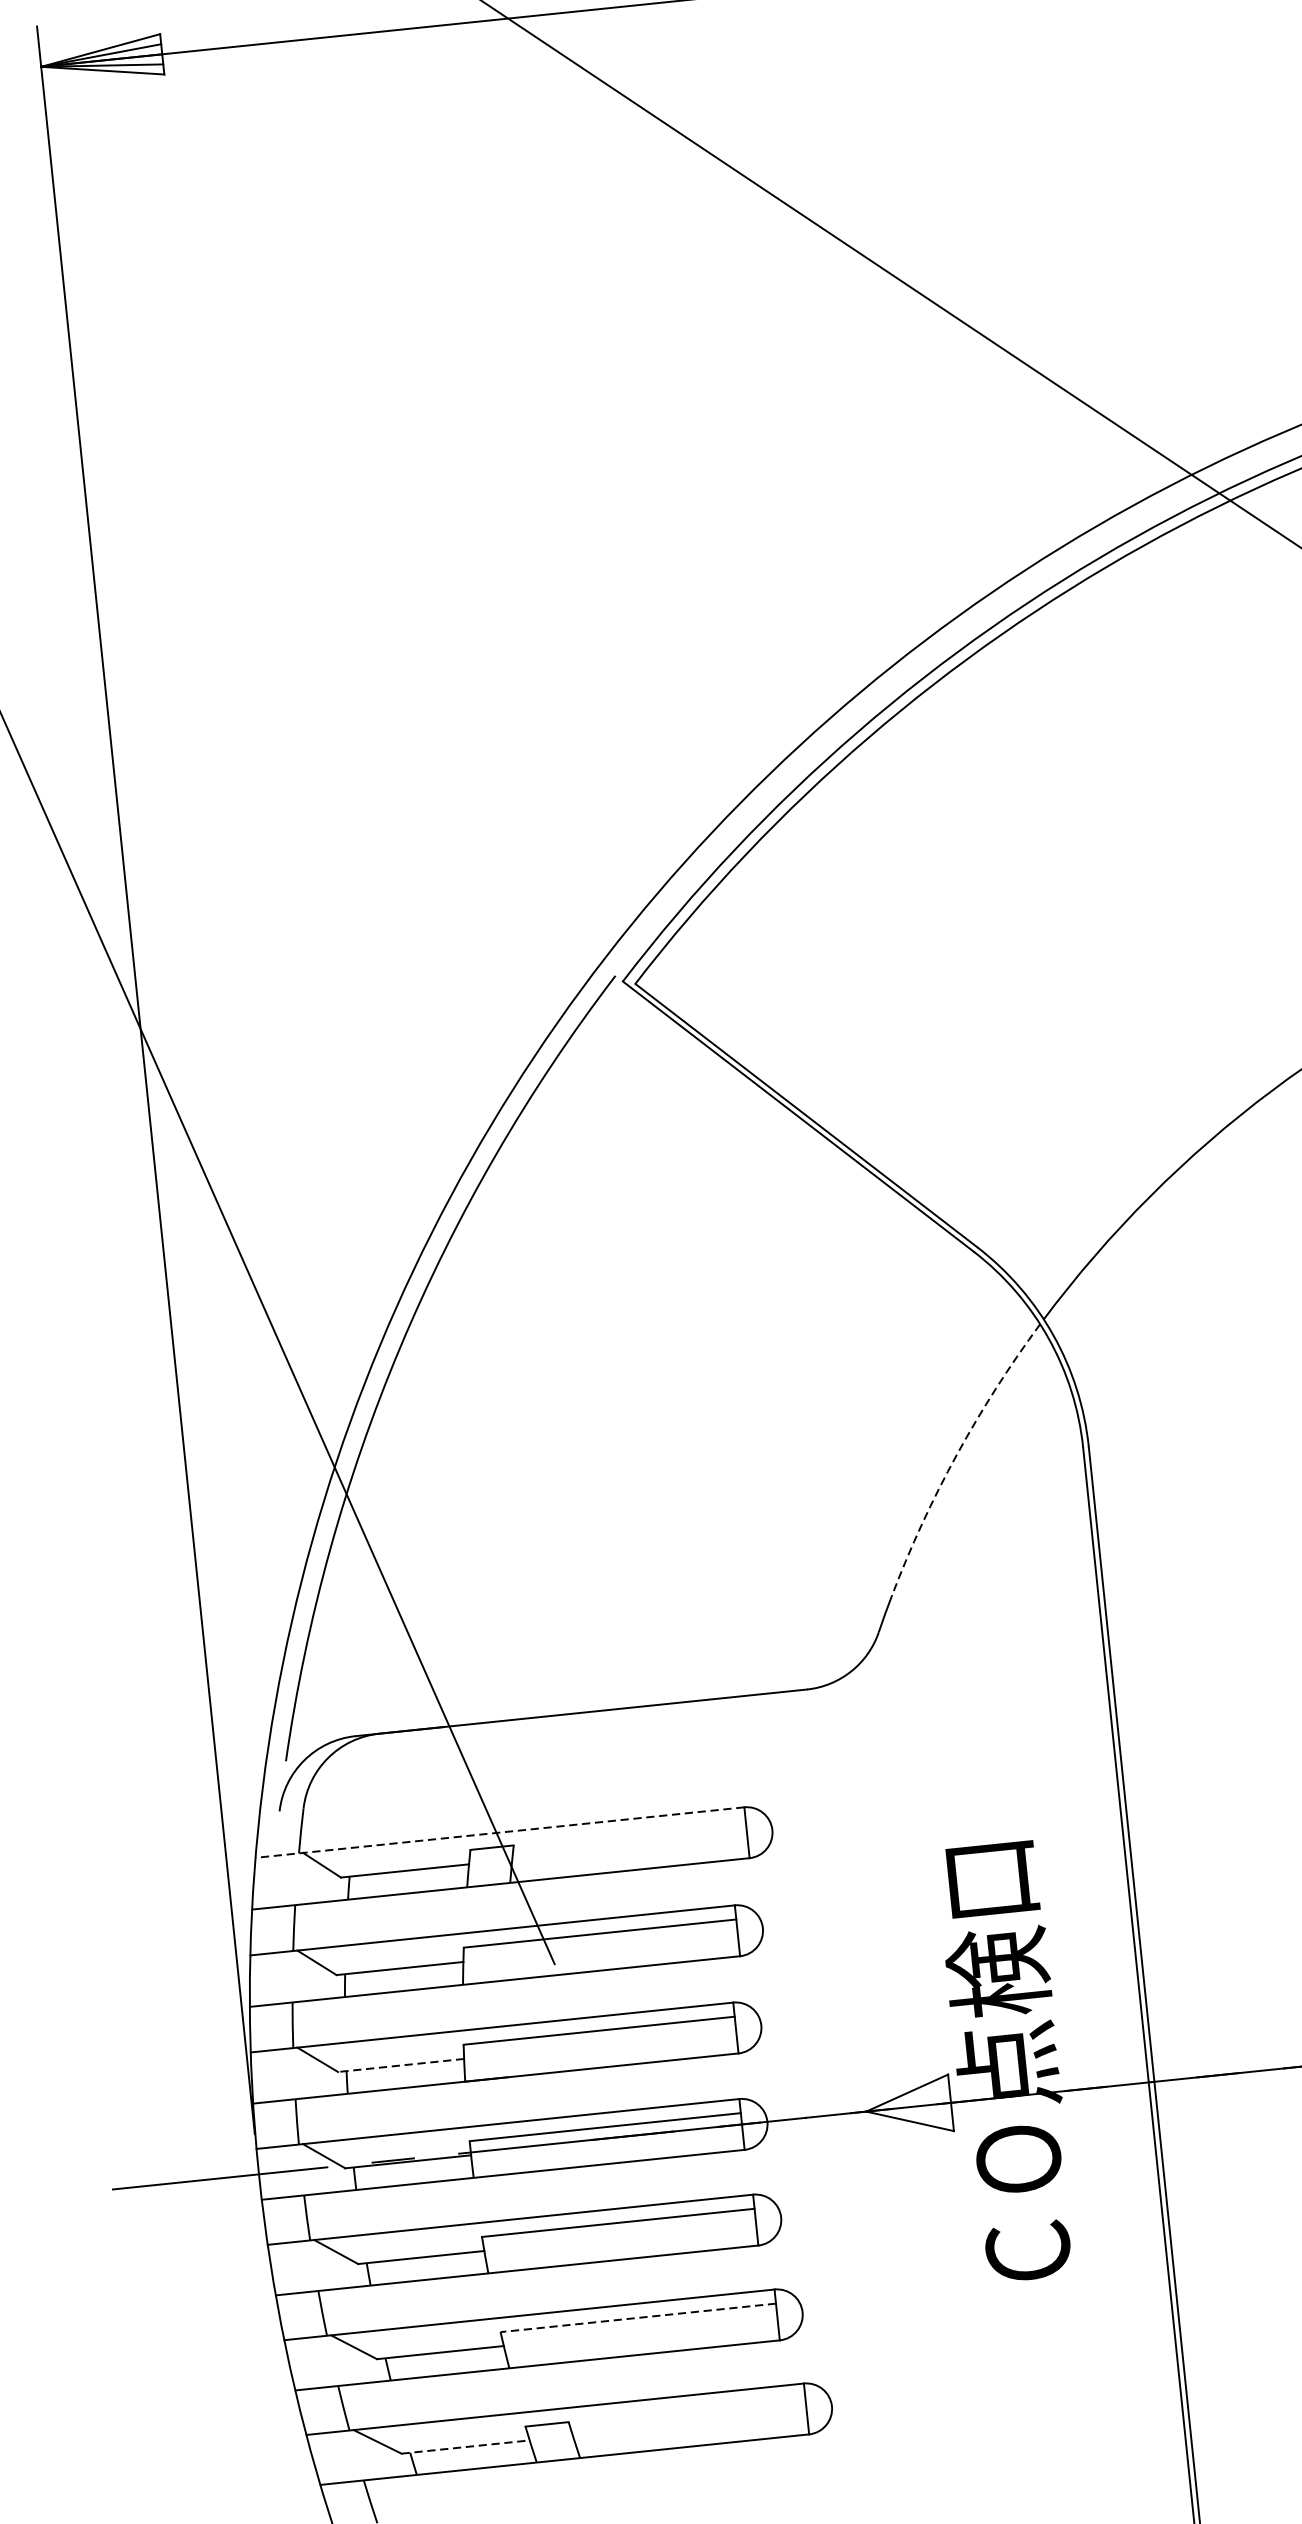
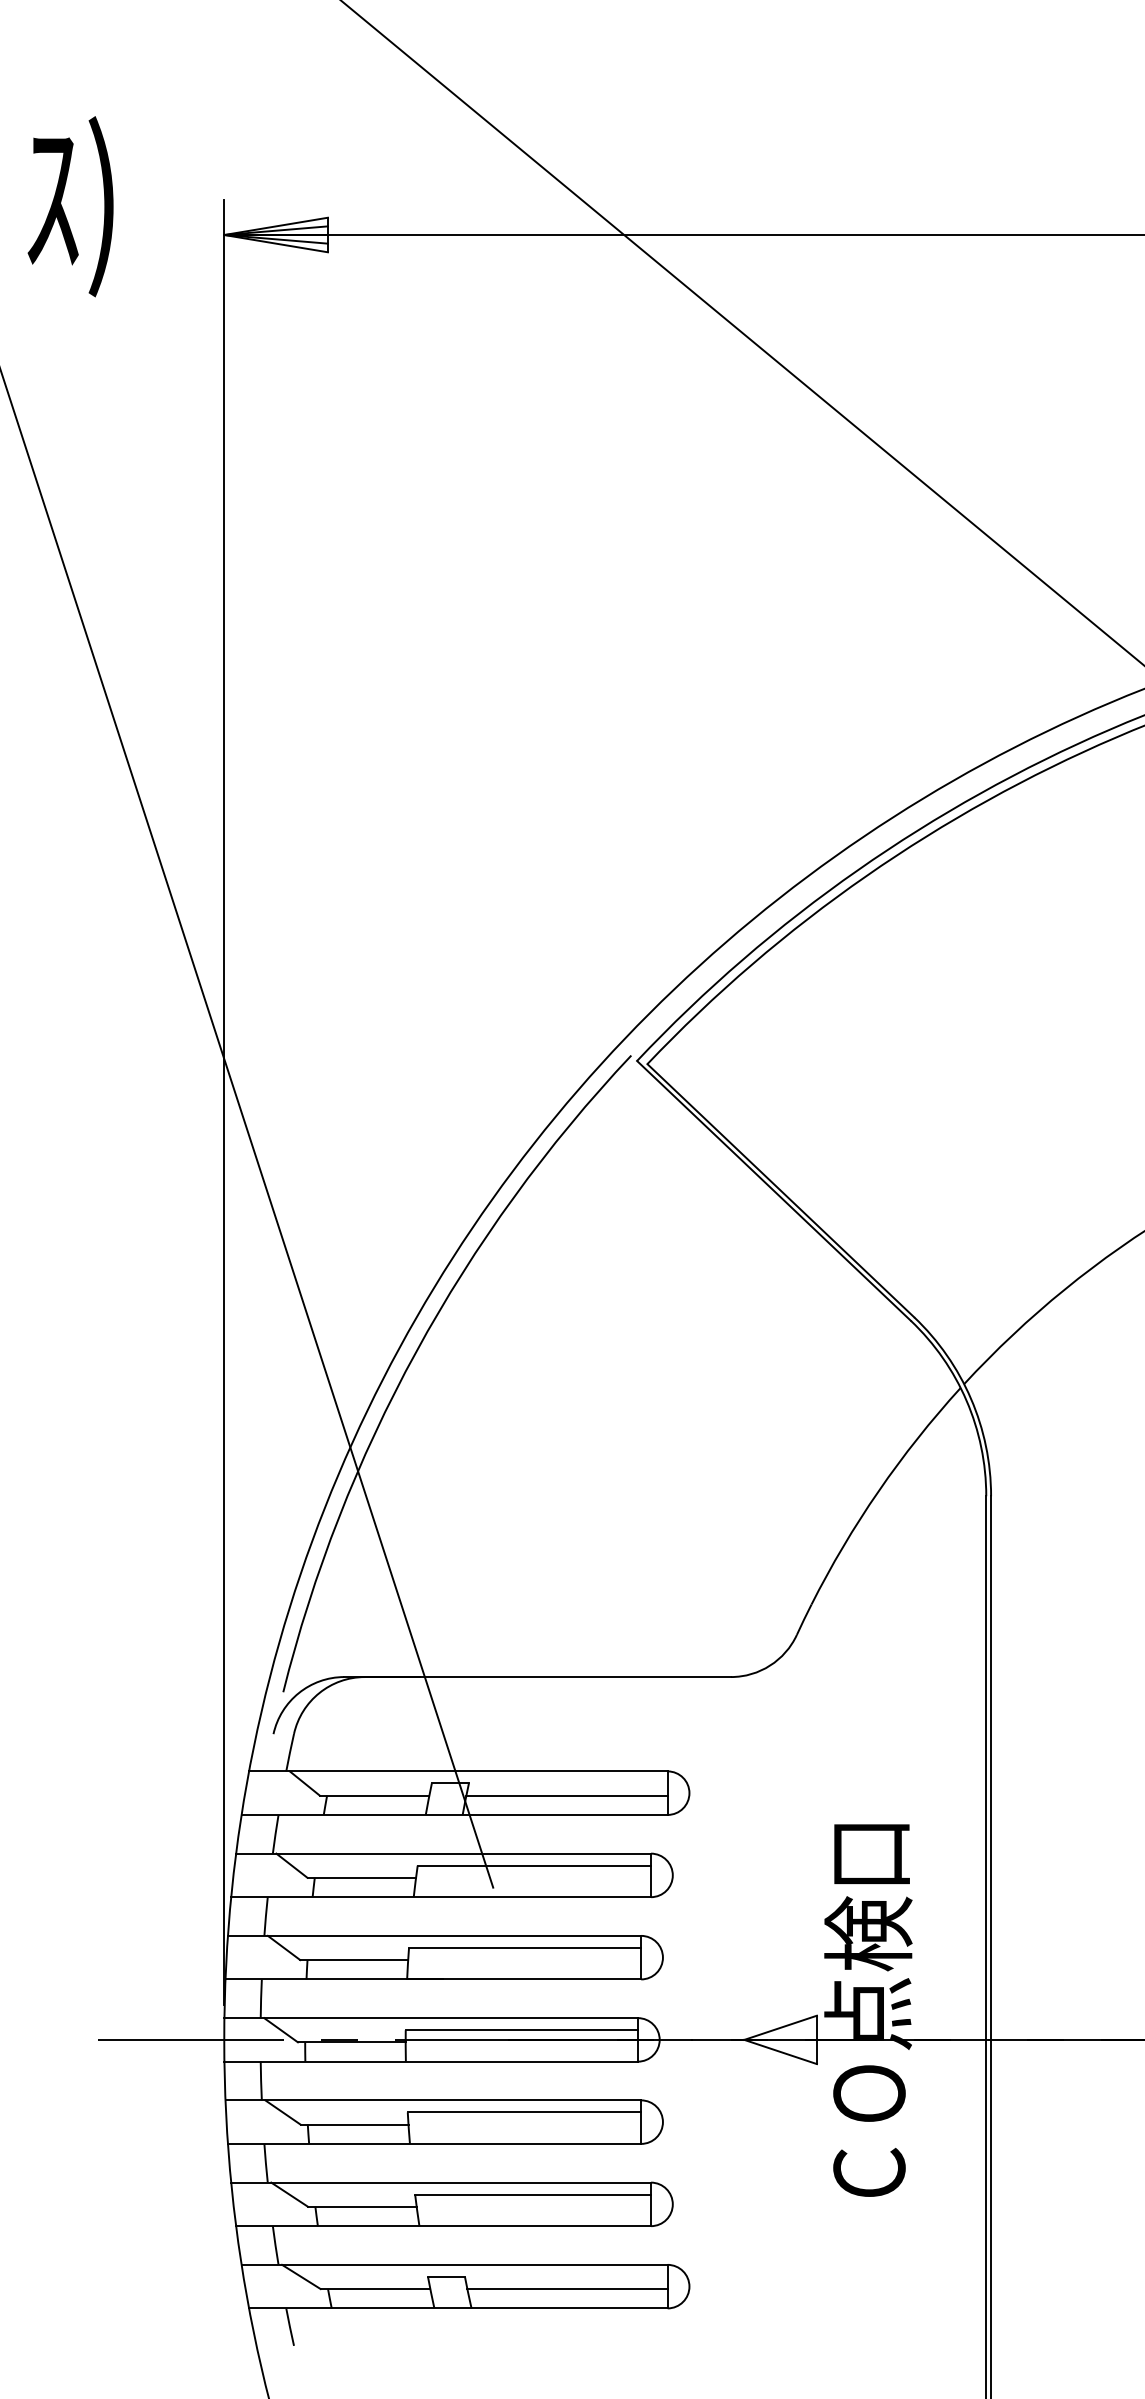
arc: (956, 1455) -> (878, 1491), dashed -> solid
line: (500, 1832) -> (458, 1771), dashed -> solid
line: (629, 1847) -> (566, 1795), added
line: (401, 2065) -> (354, 1960), dashed -> solid
line: (638, 2317) -> (533, 2194), dashed -> solid
line: (689, 2424) -> (567, 2289), added
line: (465, 2447) -> (375, 2289), dashed -> solid

